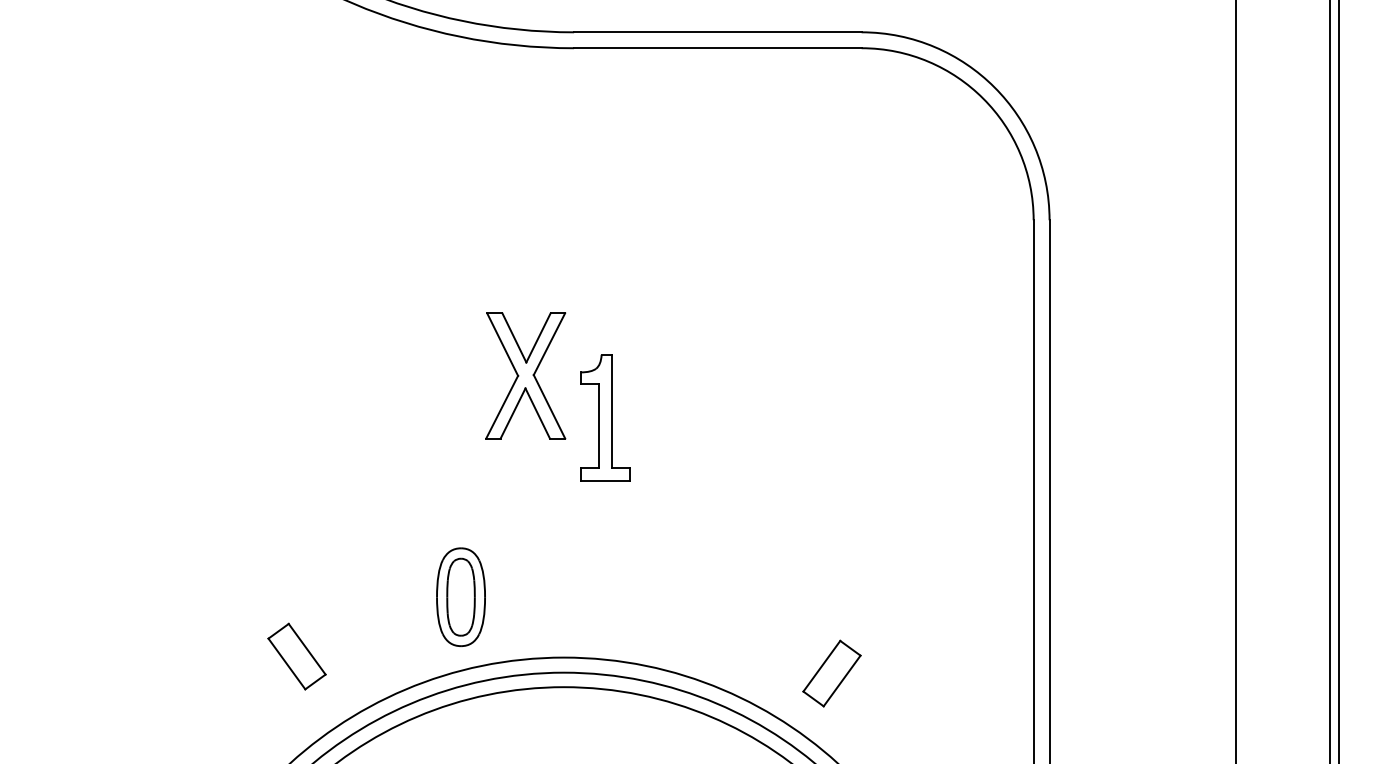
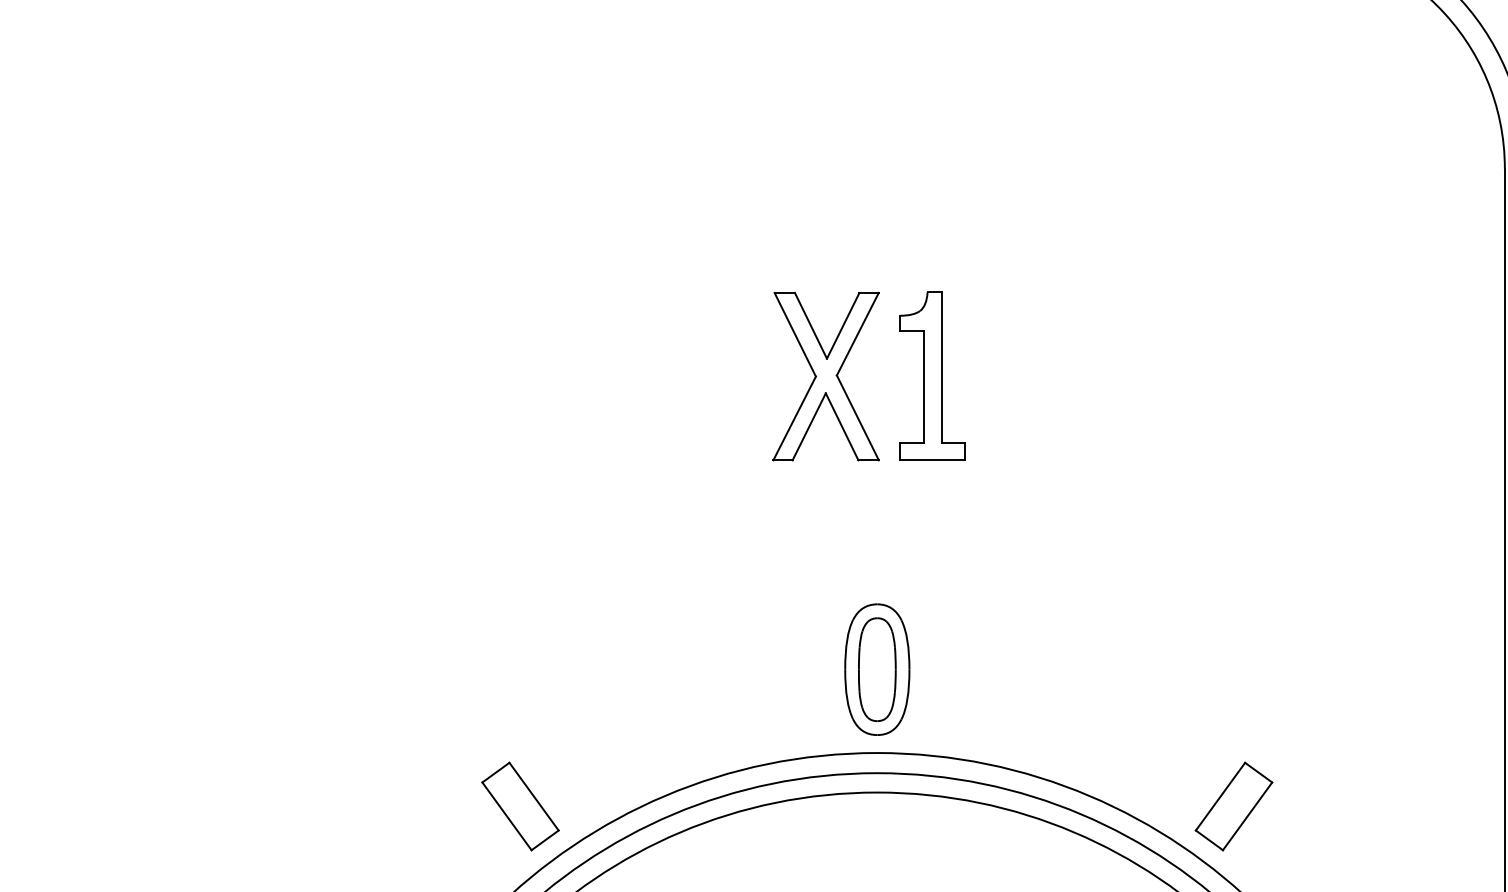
part: (605, 417) -> (932, 376), moved
part: (460, 596) -> (876, 668), moved
part: (296, 656) -> (519, 806), moved
part: (831, 673) -> (1233, 806), moved

